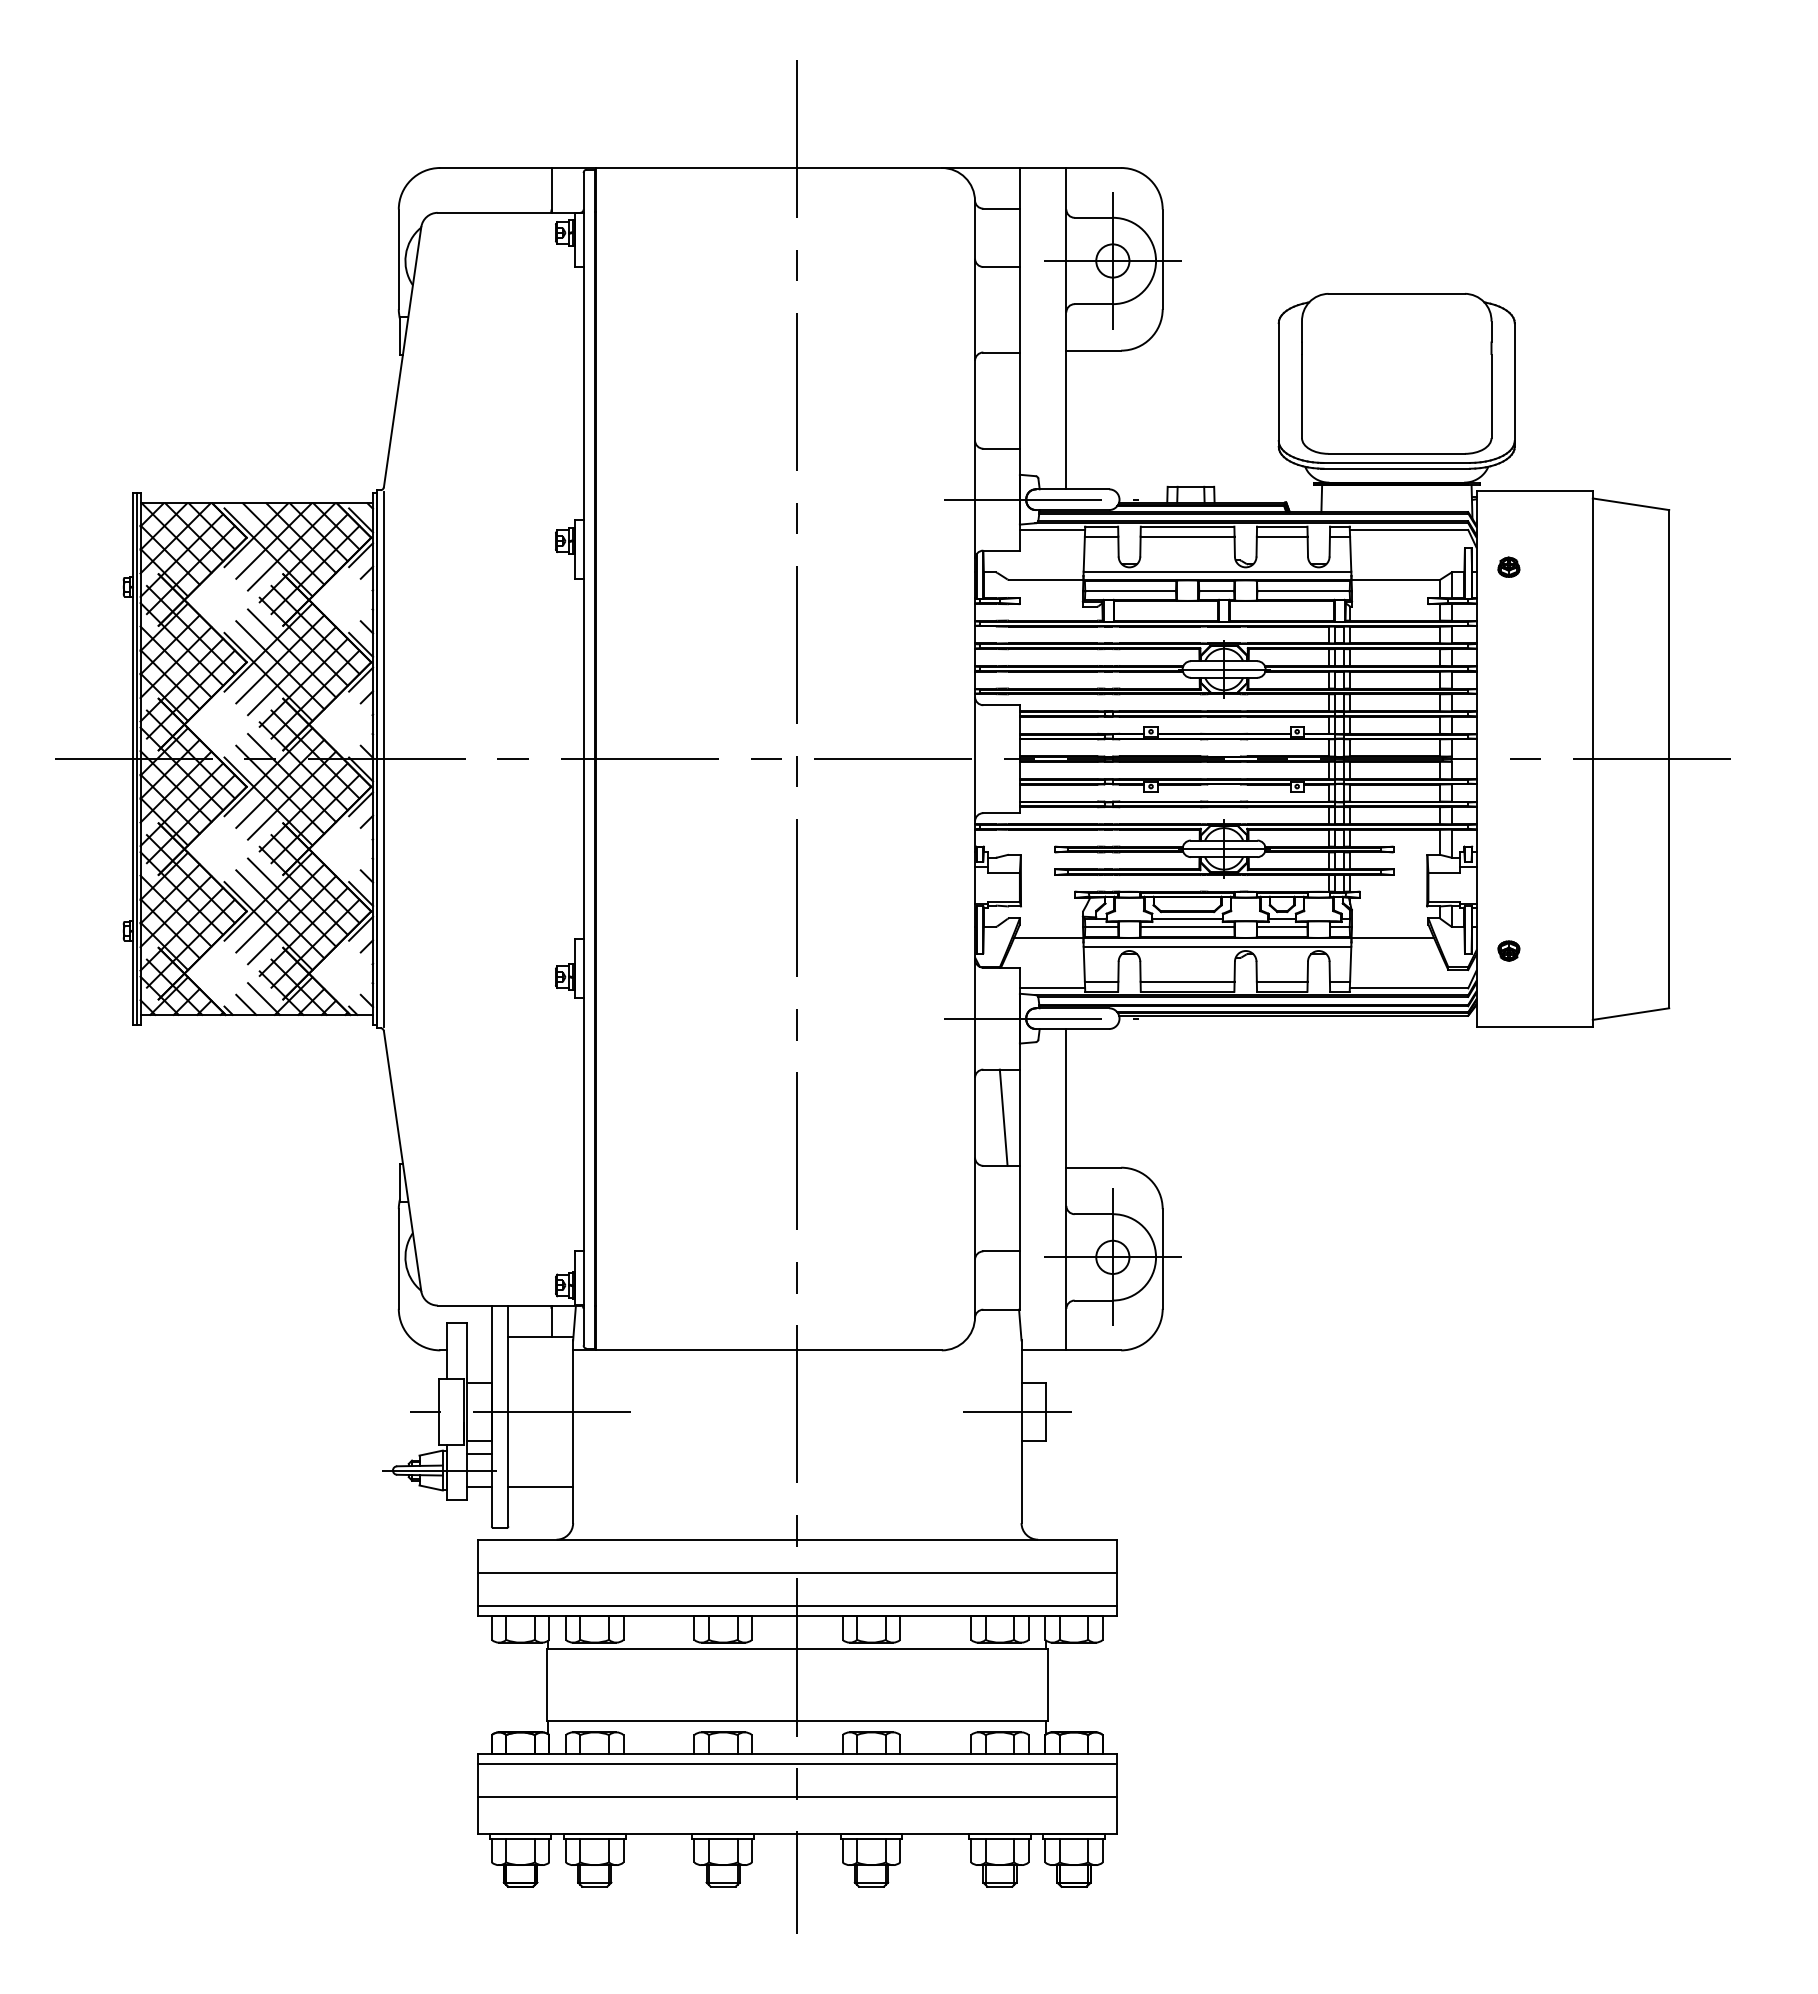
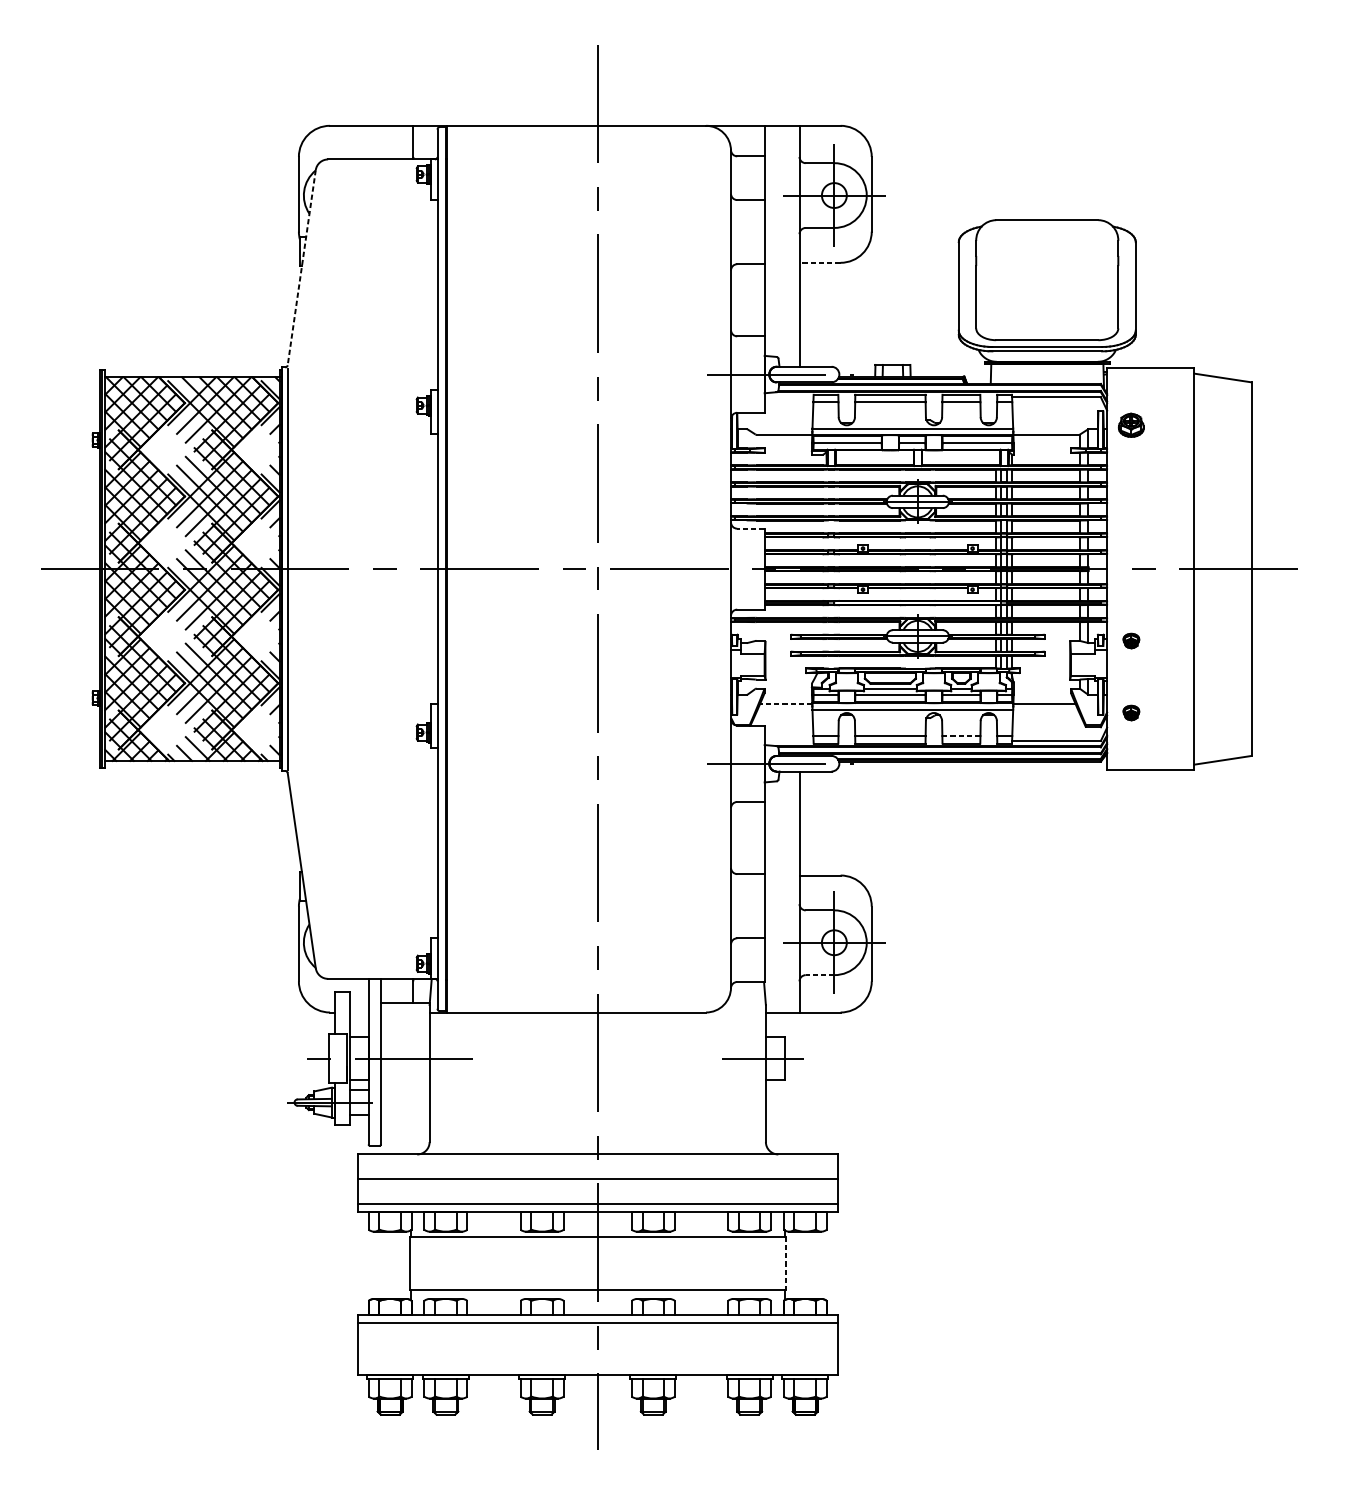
line: (1093, 350) -> (819, 262), solid -> dashed
line: (402, 357) -> (301, 267), solid -> dashed
line: (1052, 530) -> (789, 397), removed
part: (1508, 566) -> (1131, 424), size x1.6
line: (1001, 705) -> (750, 528), solid -> dashed
part: (1508, 854) -> (1131, 640), added
line: (1048, 938) -> (786, 703), solid -> dashed
line: (1281, 981) -> (960, 735), solid -> dashed
line: (1052, 988) -> (789, 741), removed
line: (1003, 1117) -> (752, 837), removed
line: (1093, 1300) -> (819, 975), solid -> dashed
line: (540, 1486) -> (405, 1114), removed
line: (1048, 1685) -> (786, 1263), solid -> dashed
line: (797, 1797) -> (597, 1347), removed

